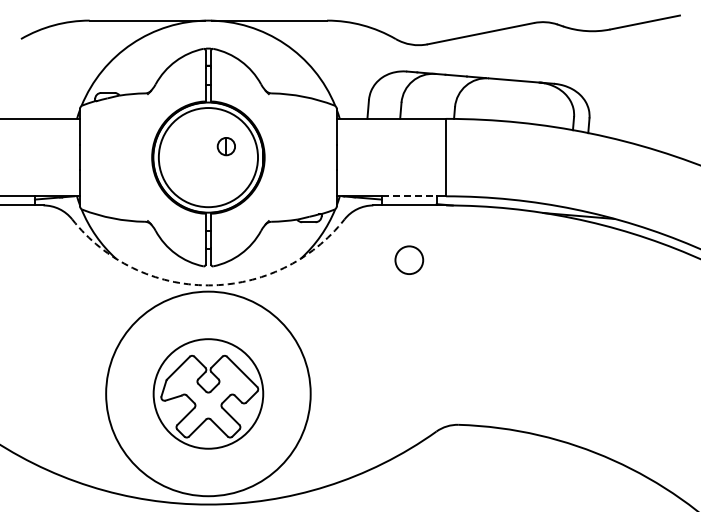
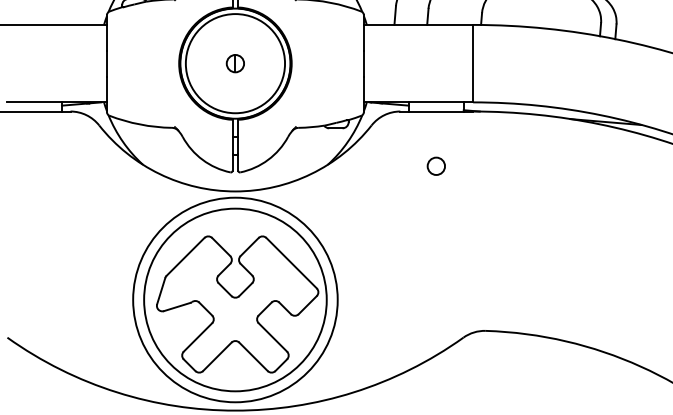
part: (225, 146) -> (234, 63), moved
line: (409, 196) -> (436, 102), dashed -> solid
circle: (409, 259) -> (436, 165), size x0.62
arc: (208, 285) -> (235, 191), dashed -> solid
part: (208, 393) -> (235, 299), size x1.67

